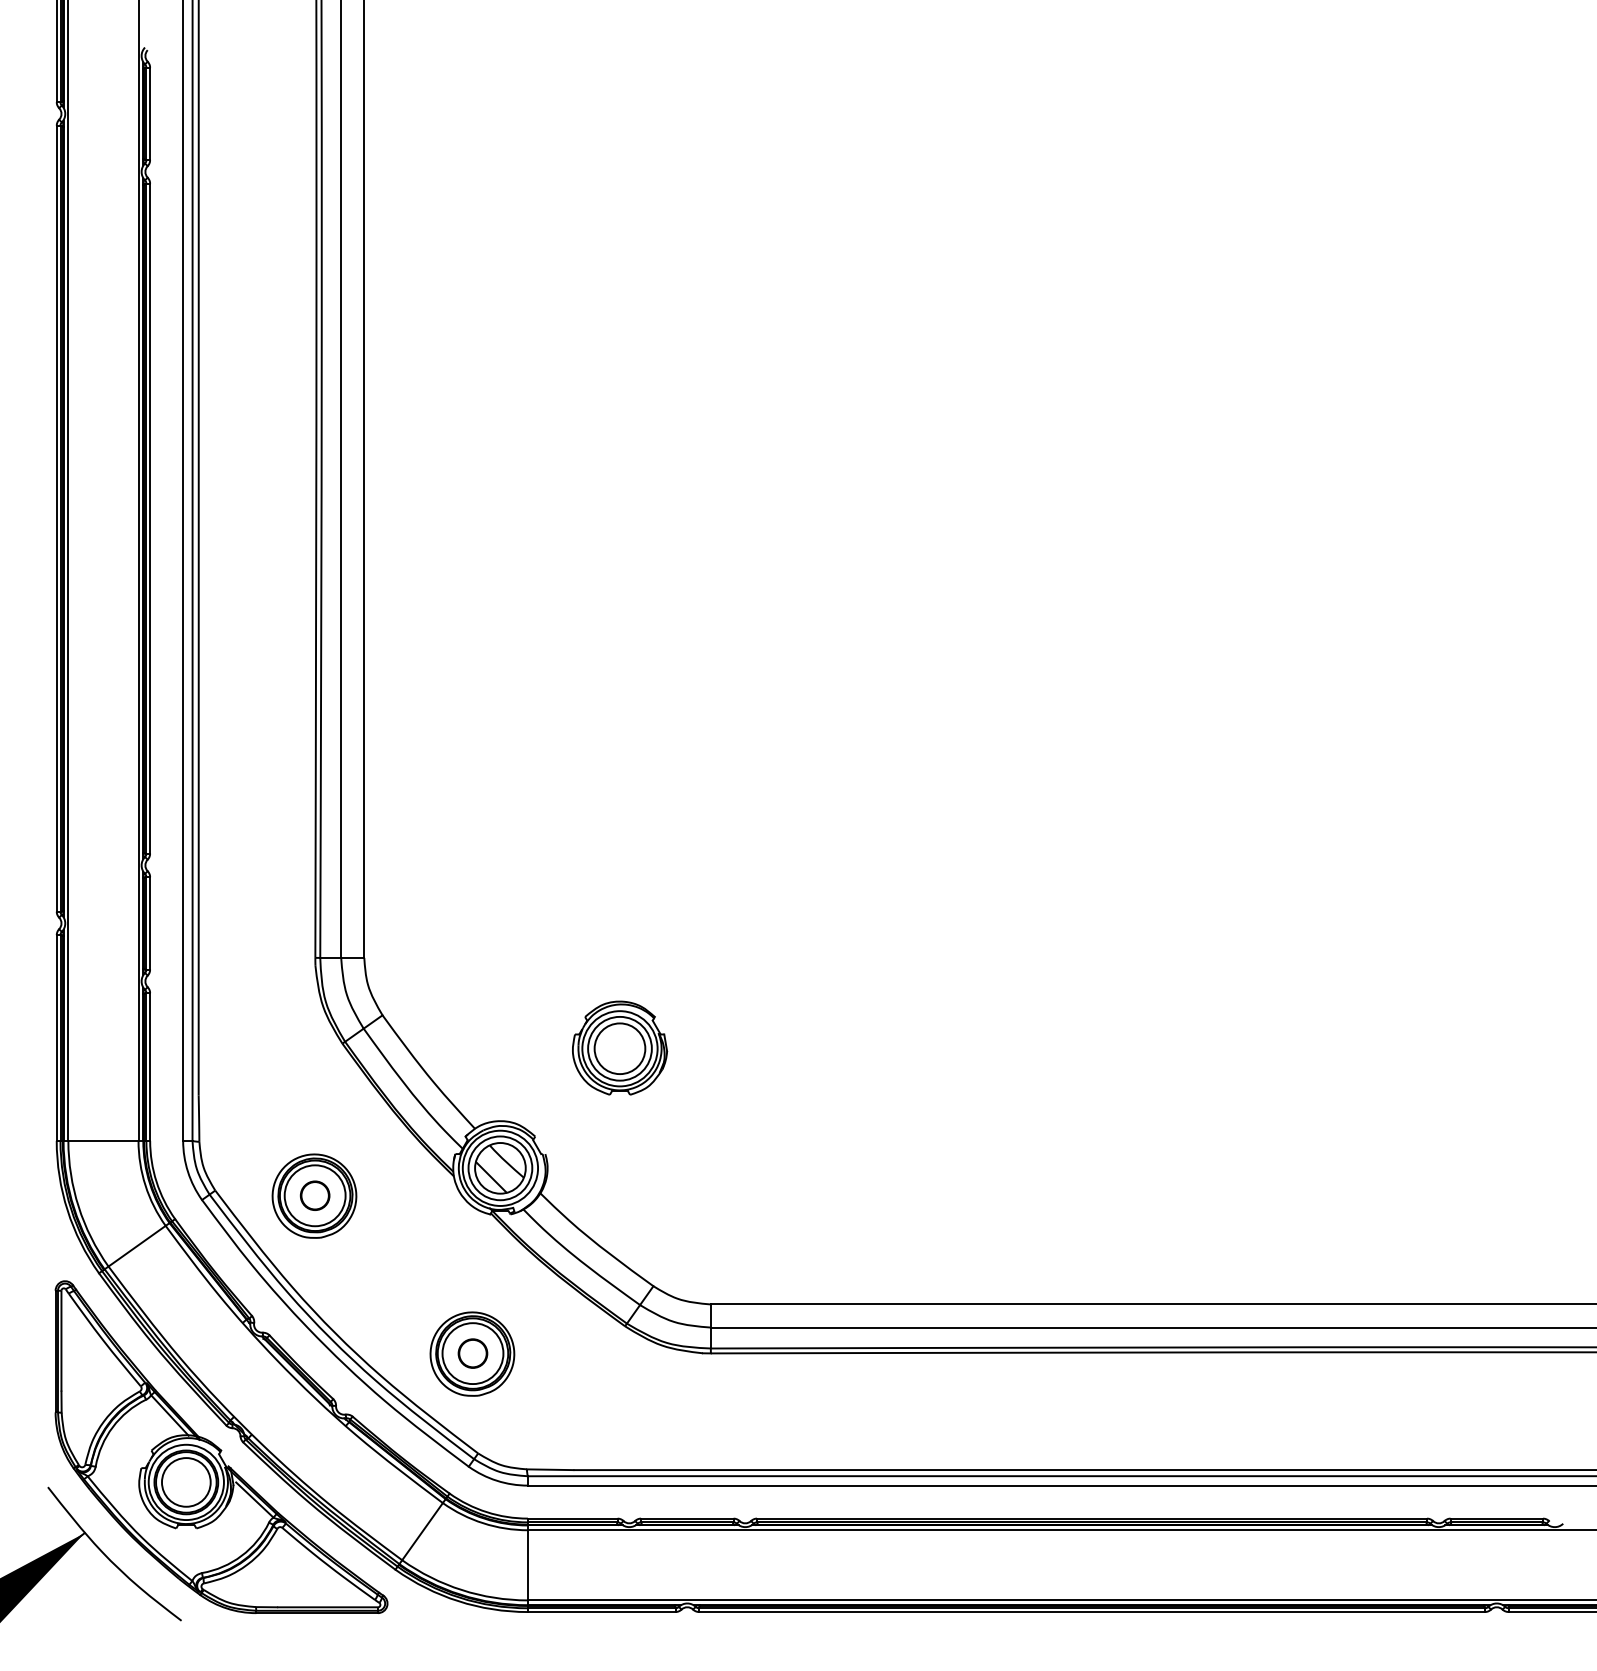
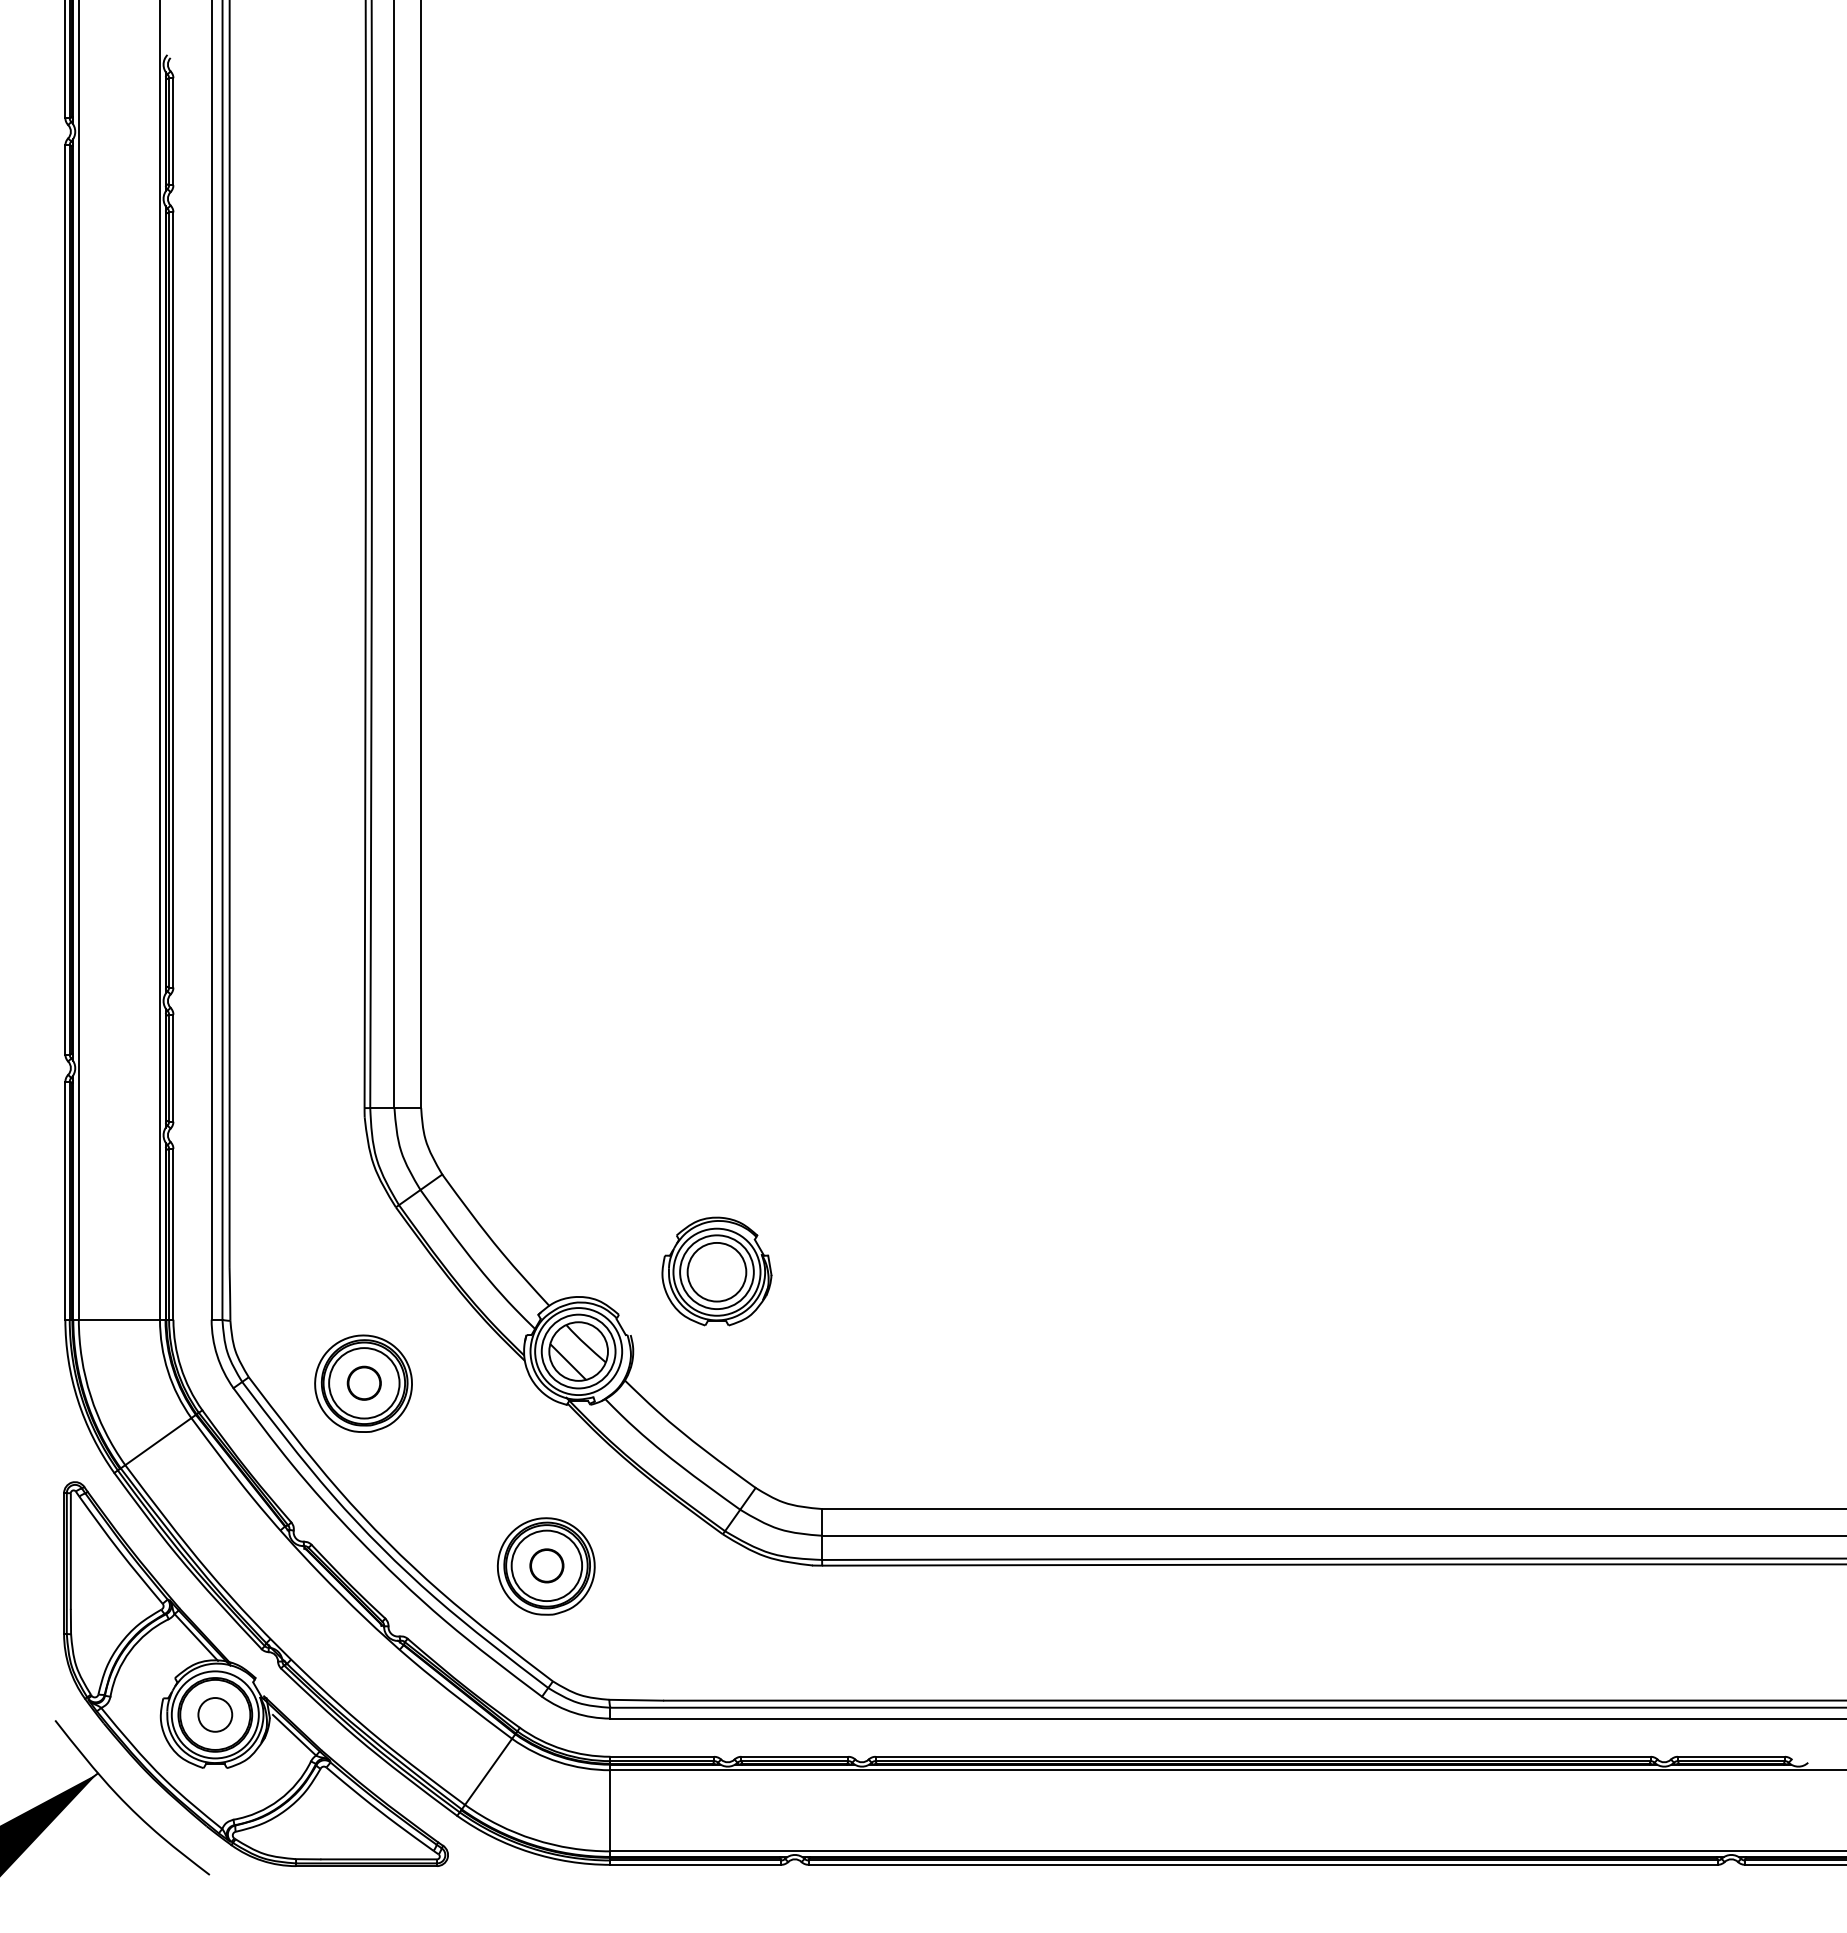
part: (619, 1048) -> (716, 1271), moved
circle: (186, 1482) -> (215, 1714), size x0.6

